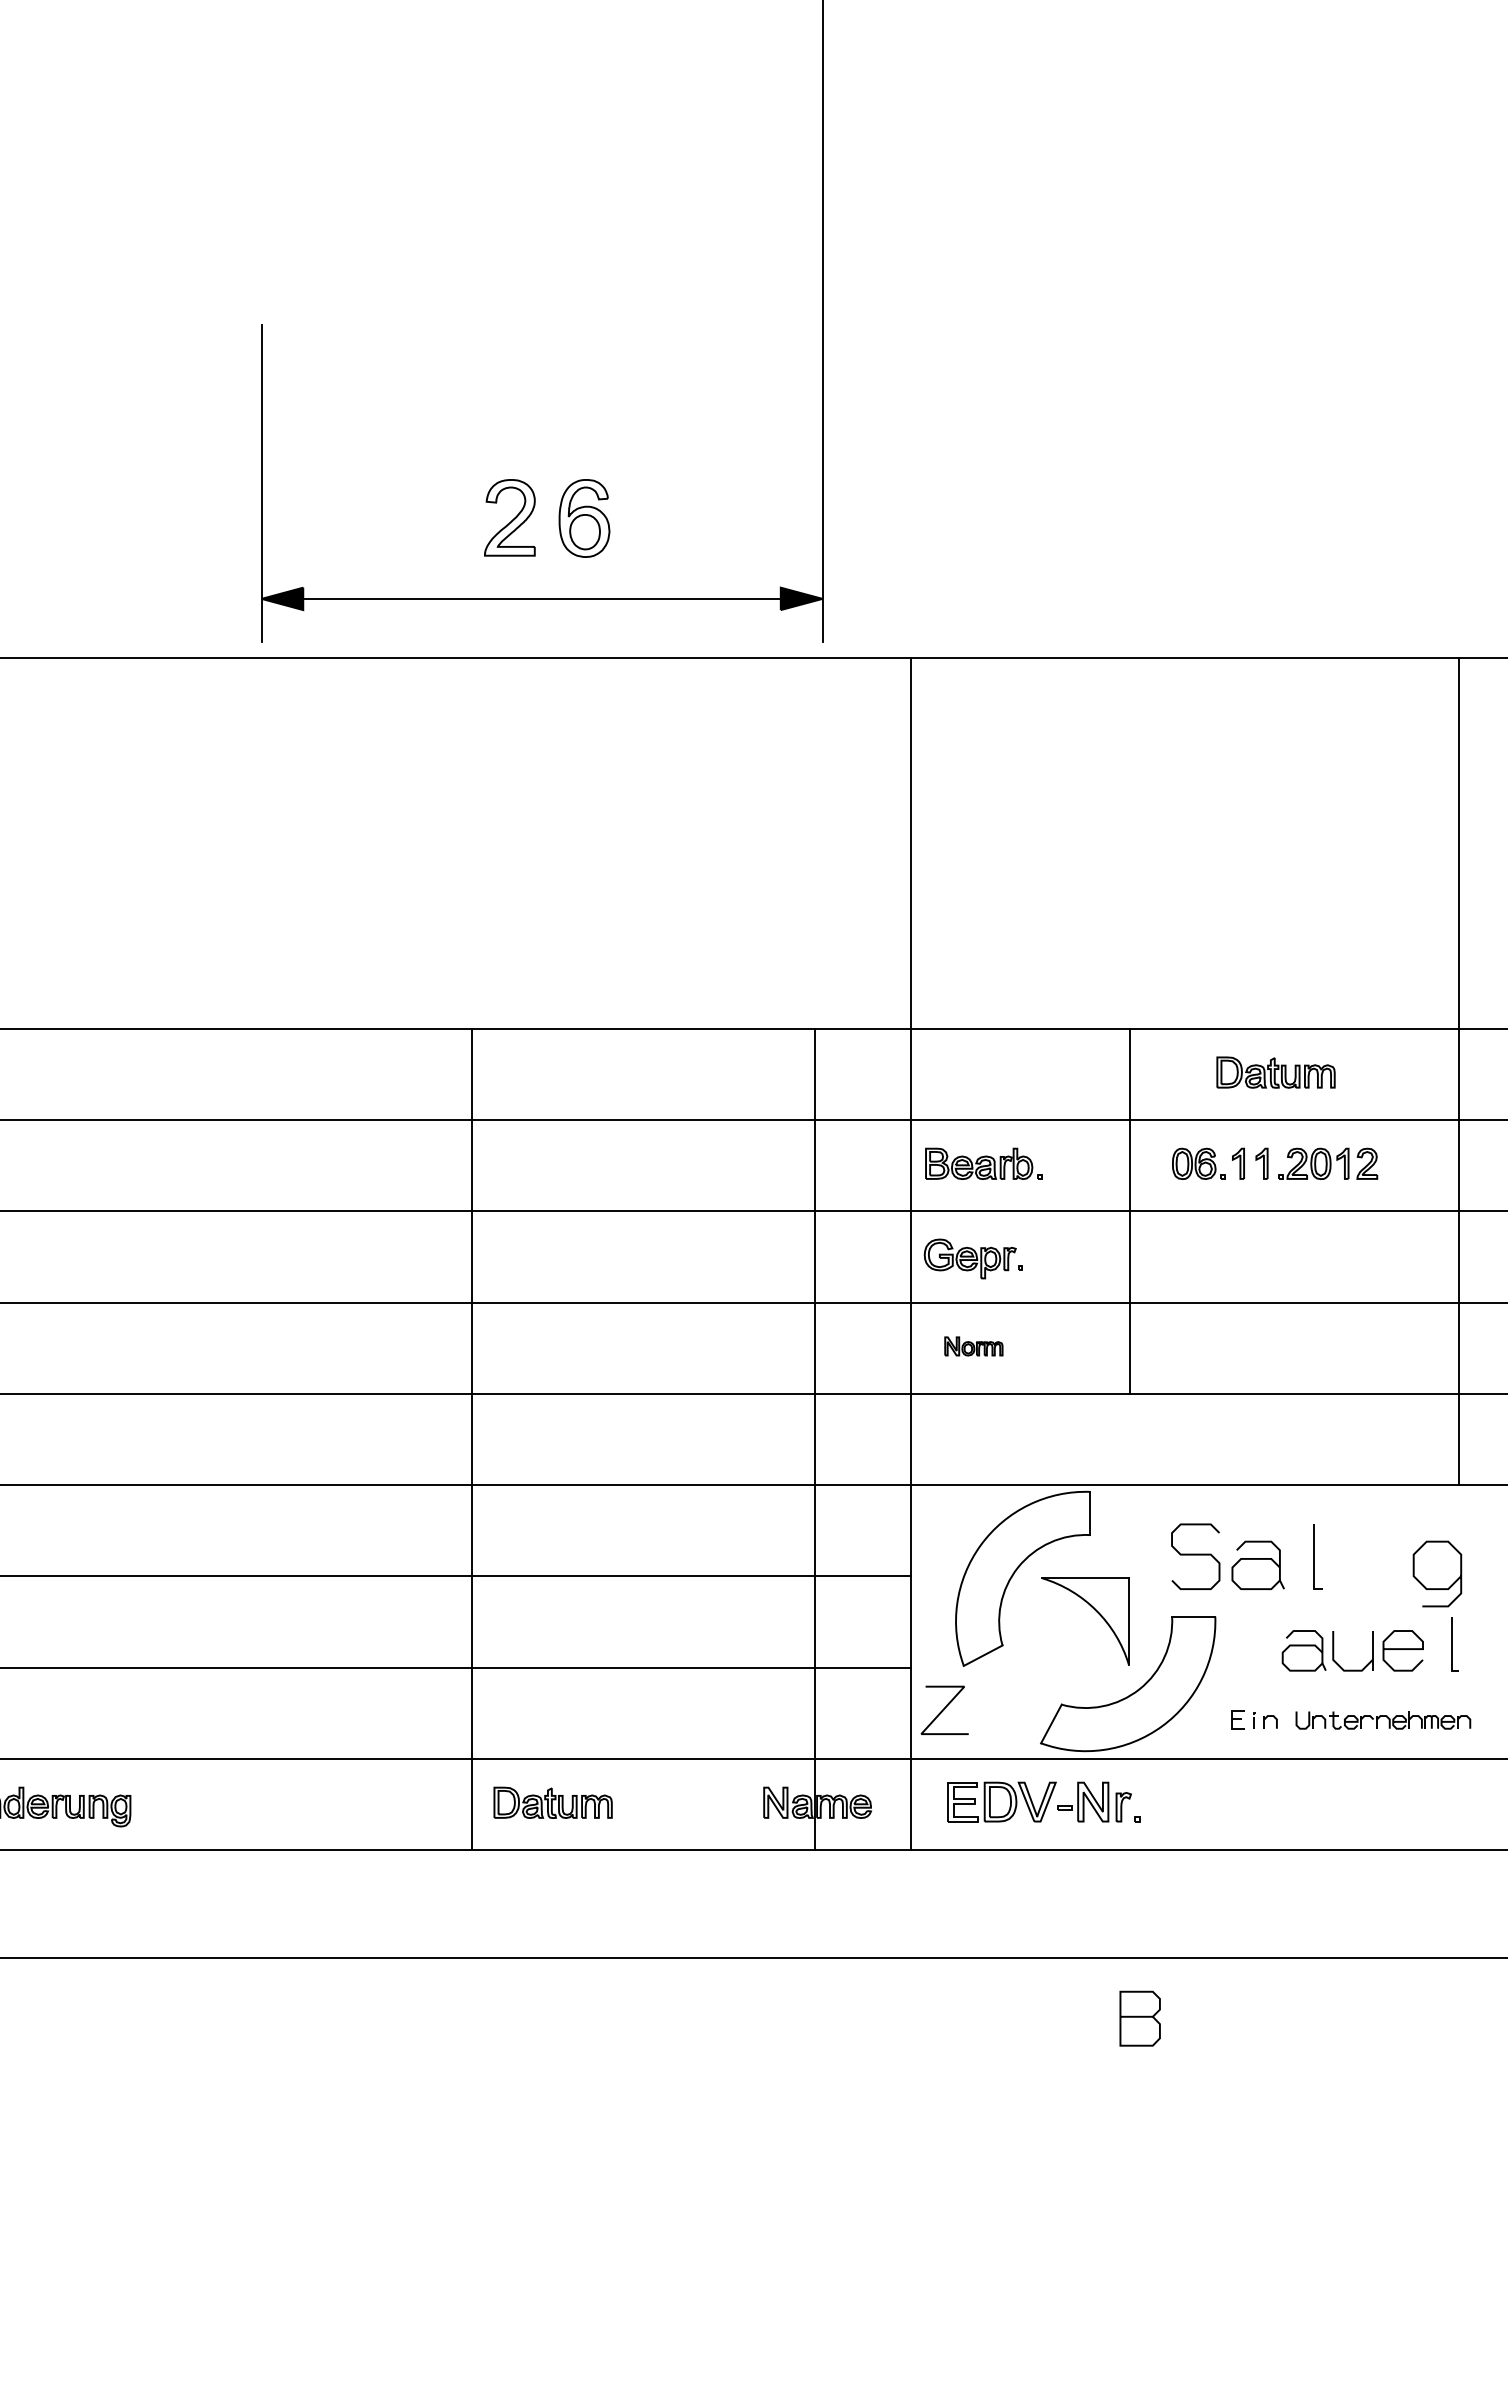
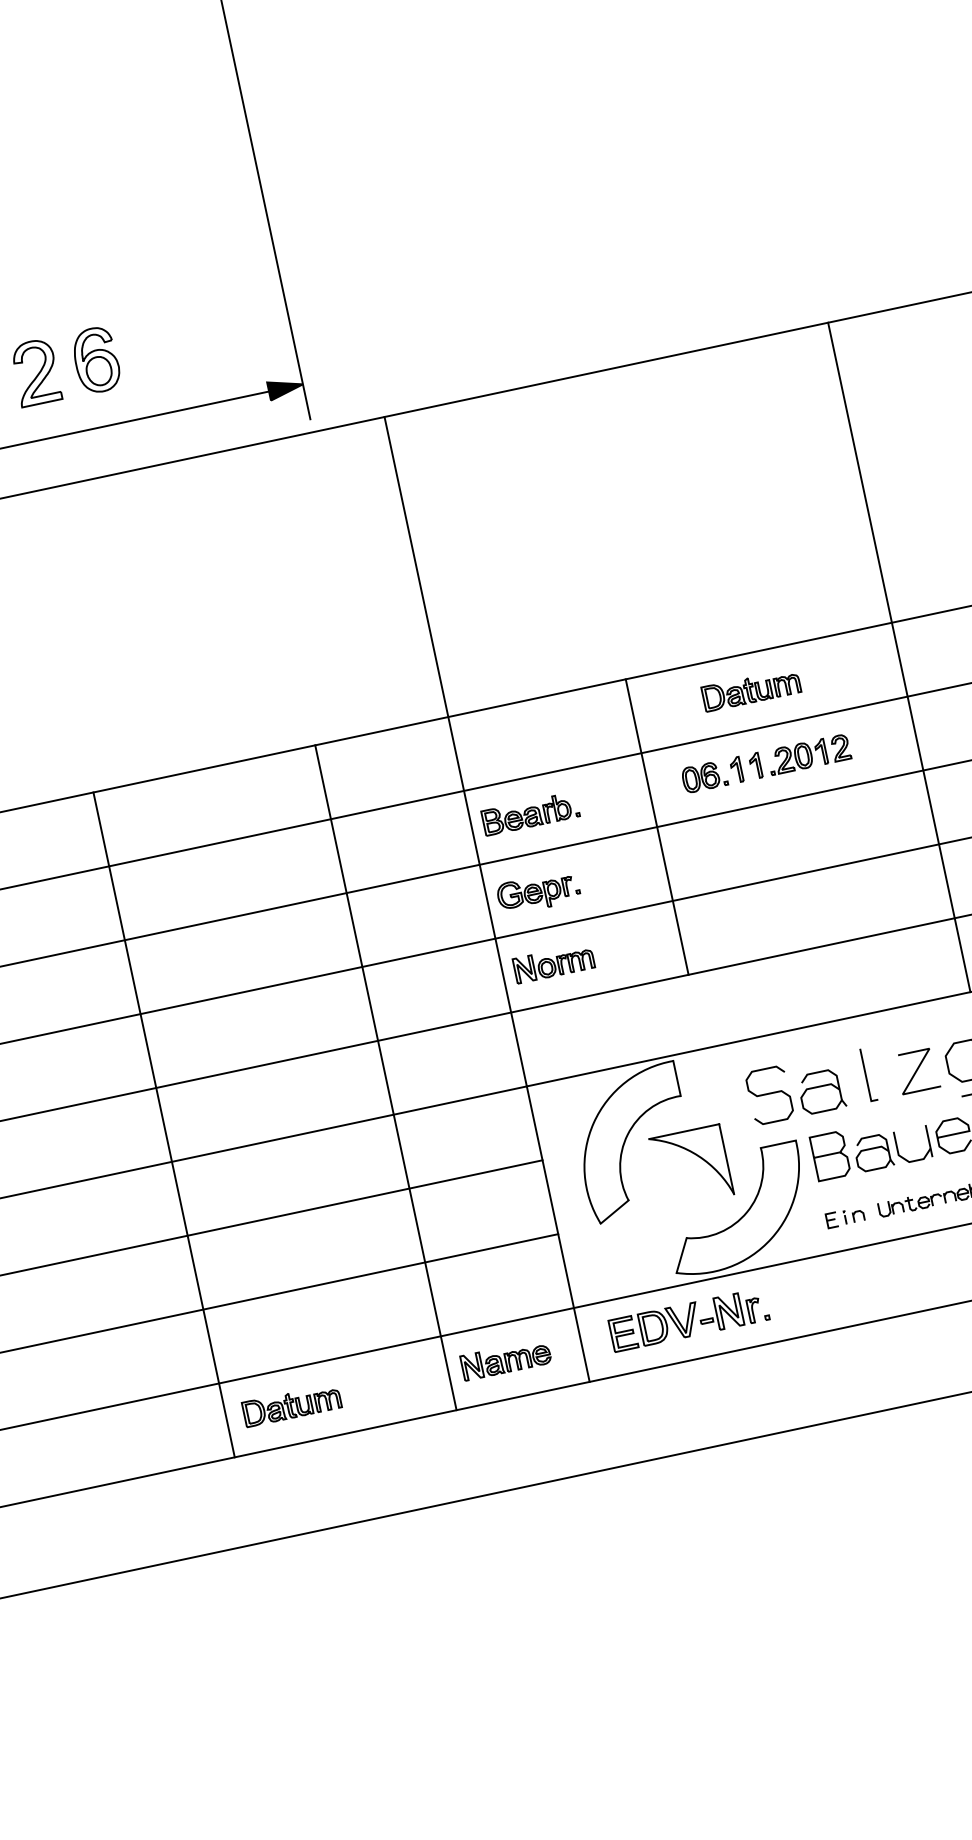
part: (973, 1346) -> (553, 963), size x1.67
line: (815, 1439) -> (385, 1077), moved
line: (944, 1709) -> (917, 1070), moved
curve: (1139, 2017) -> (829, 1155), moved

